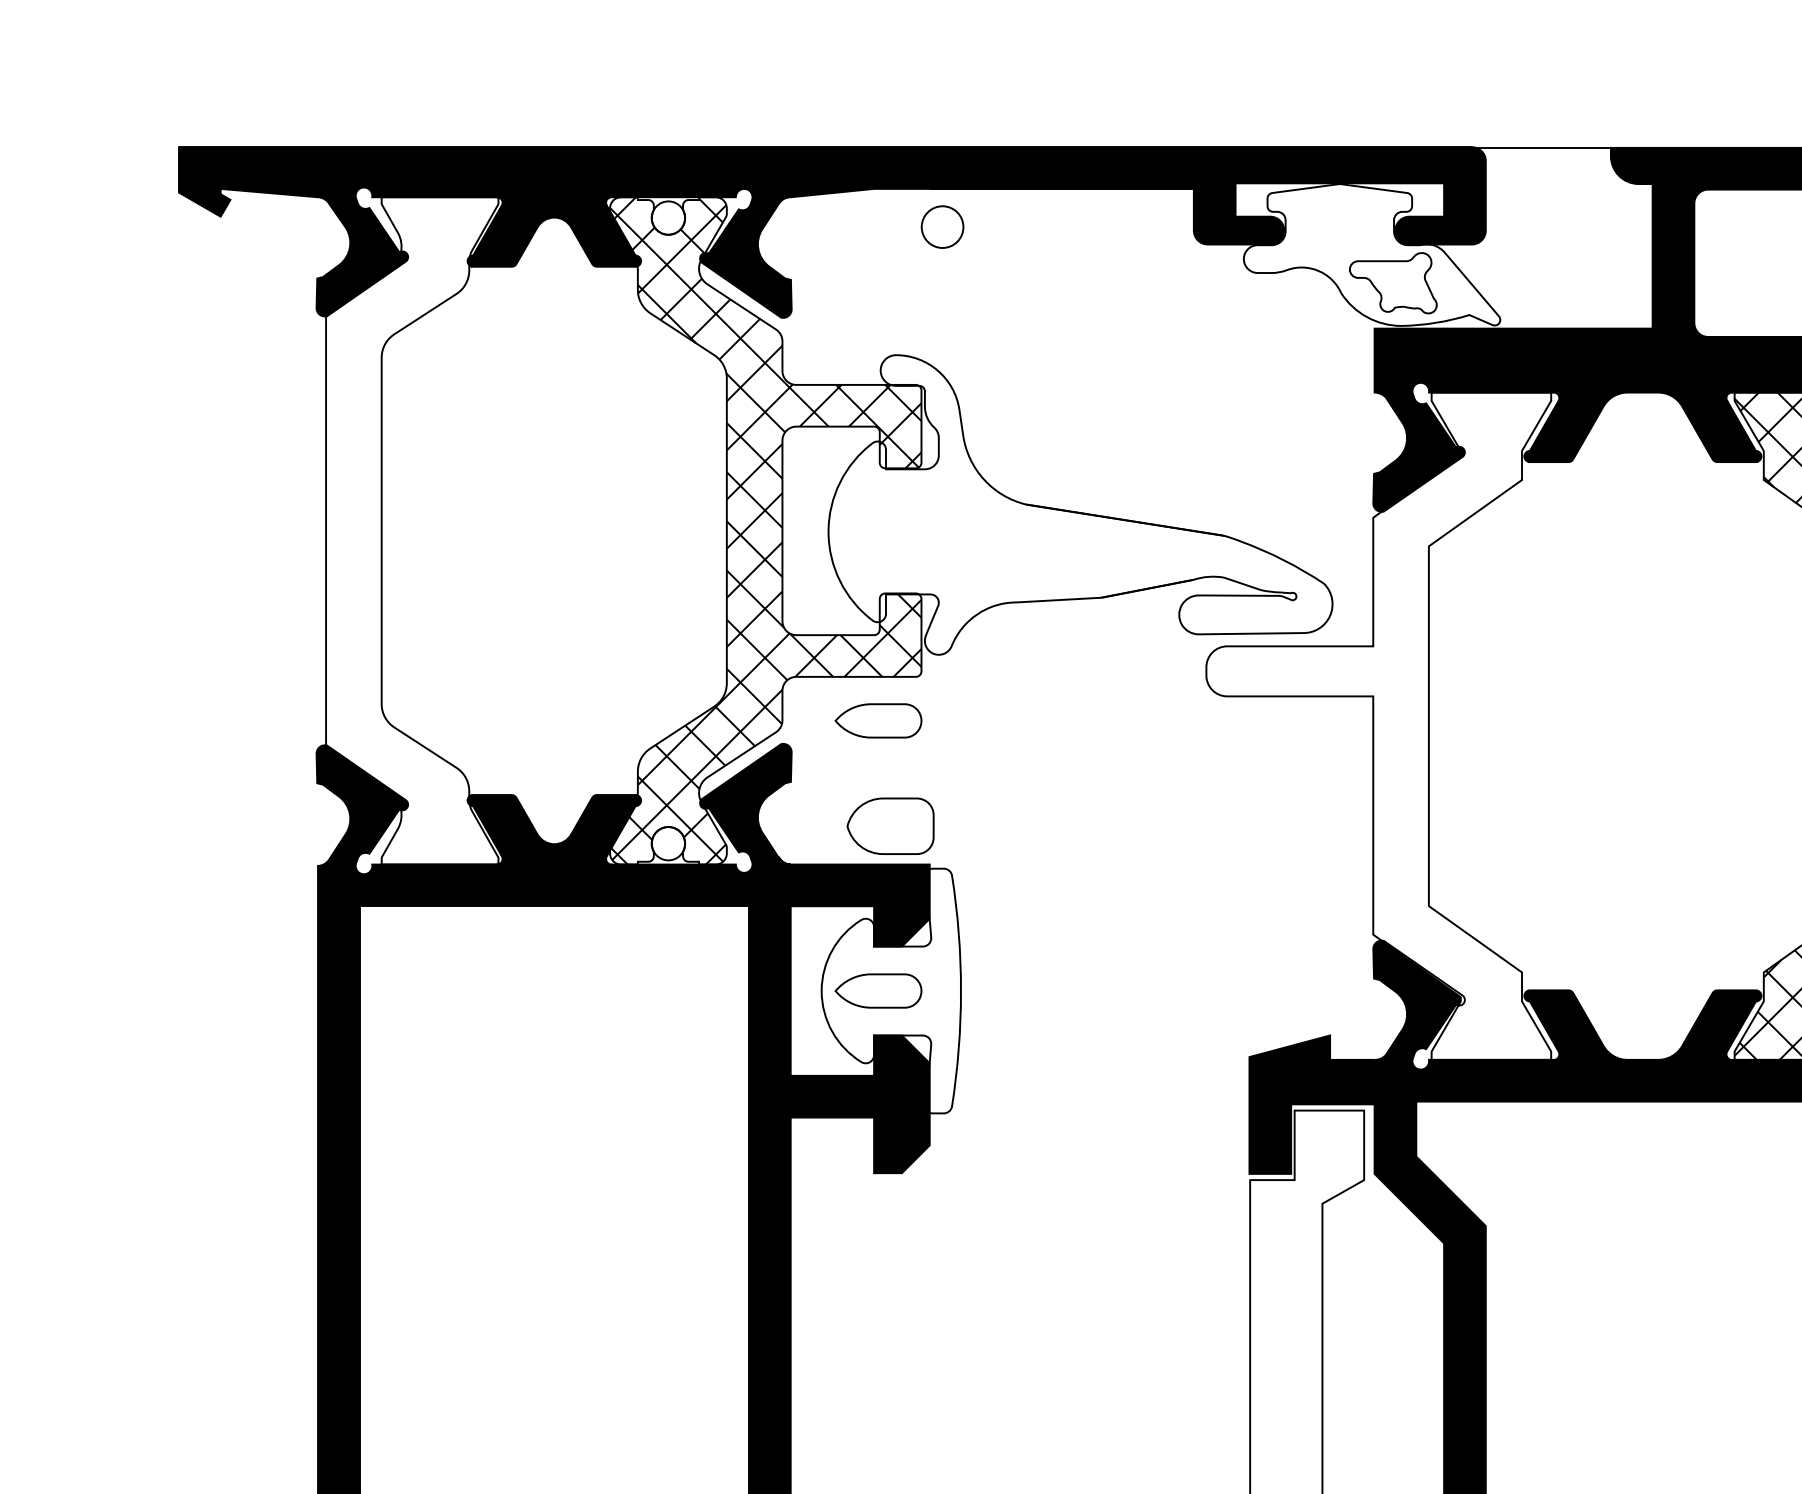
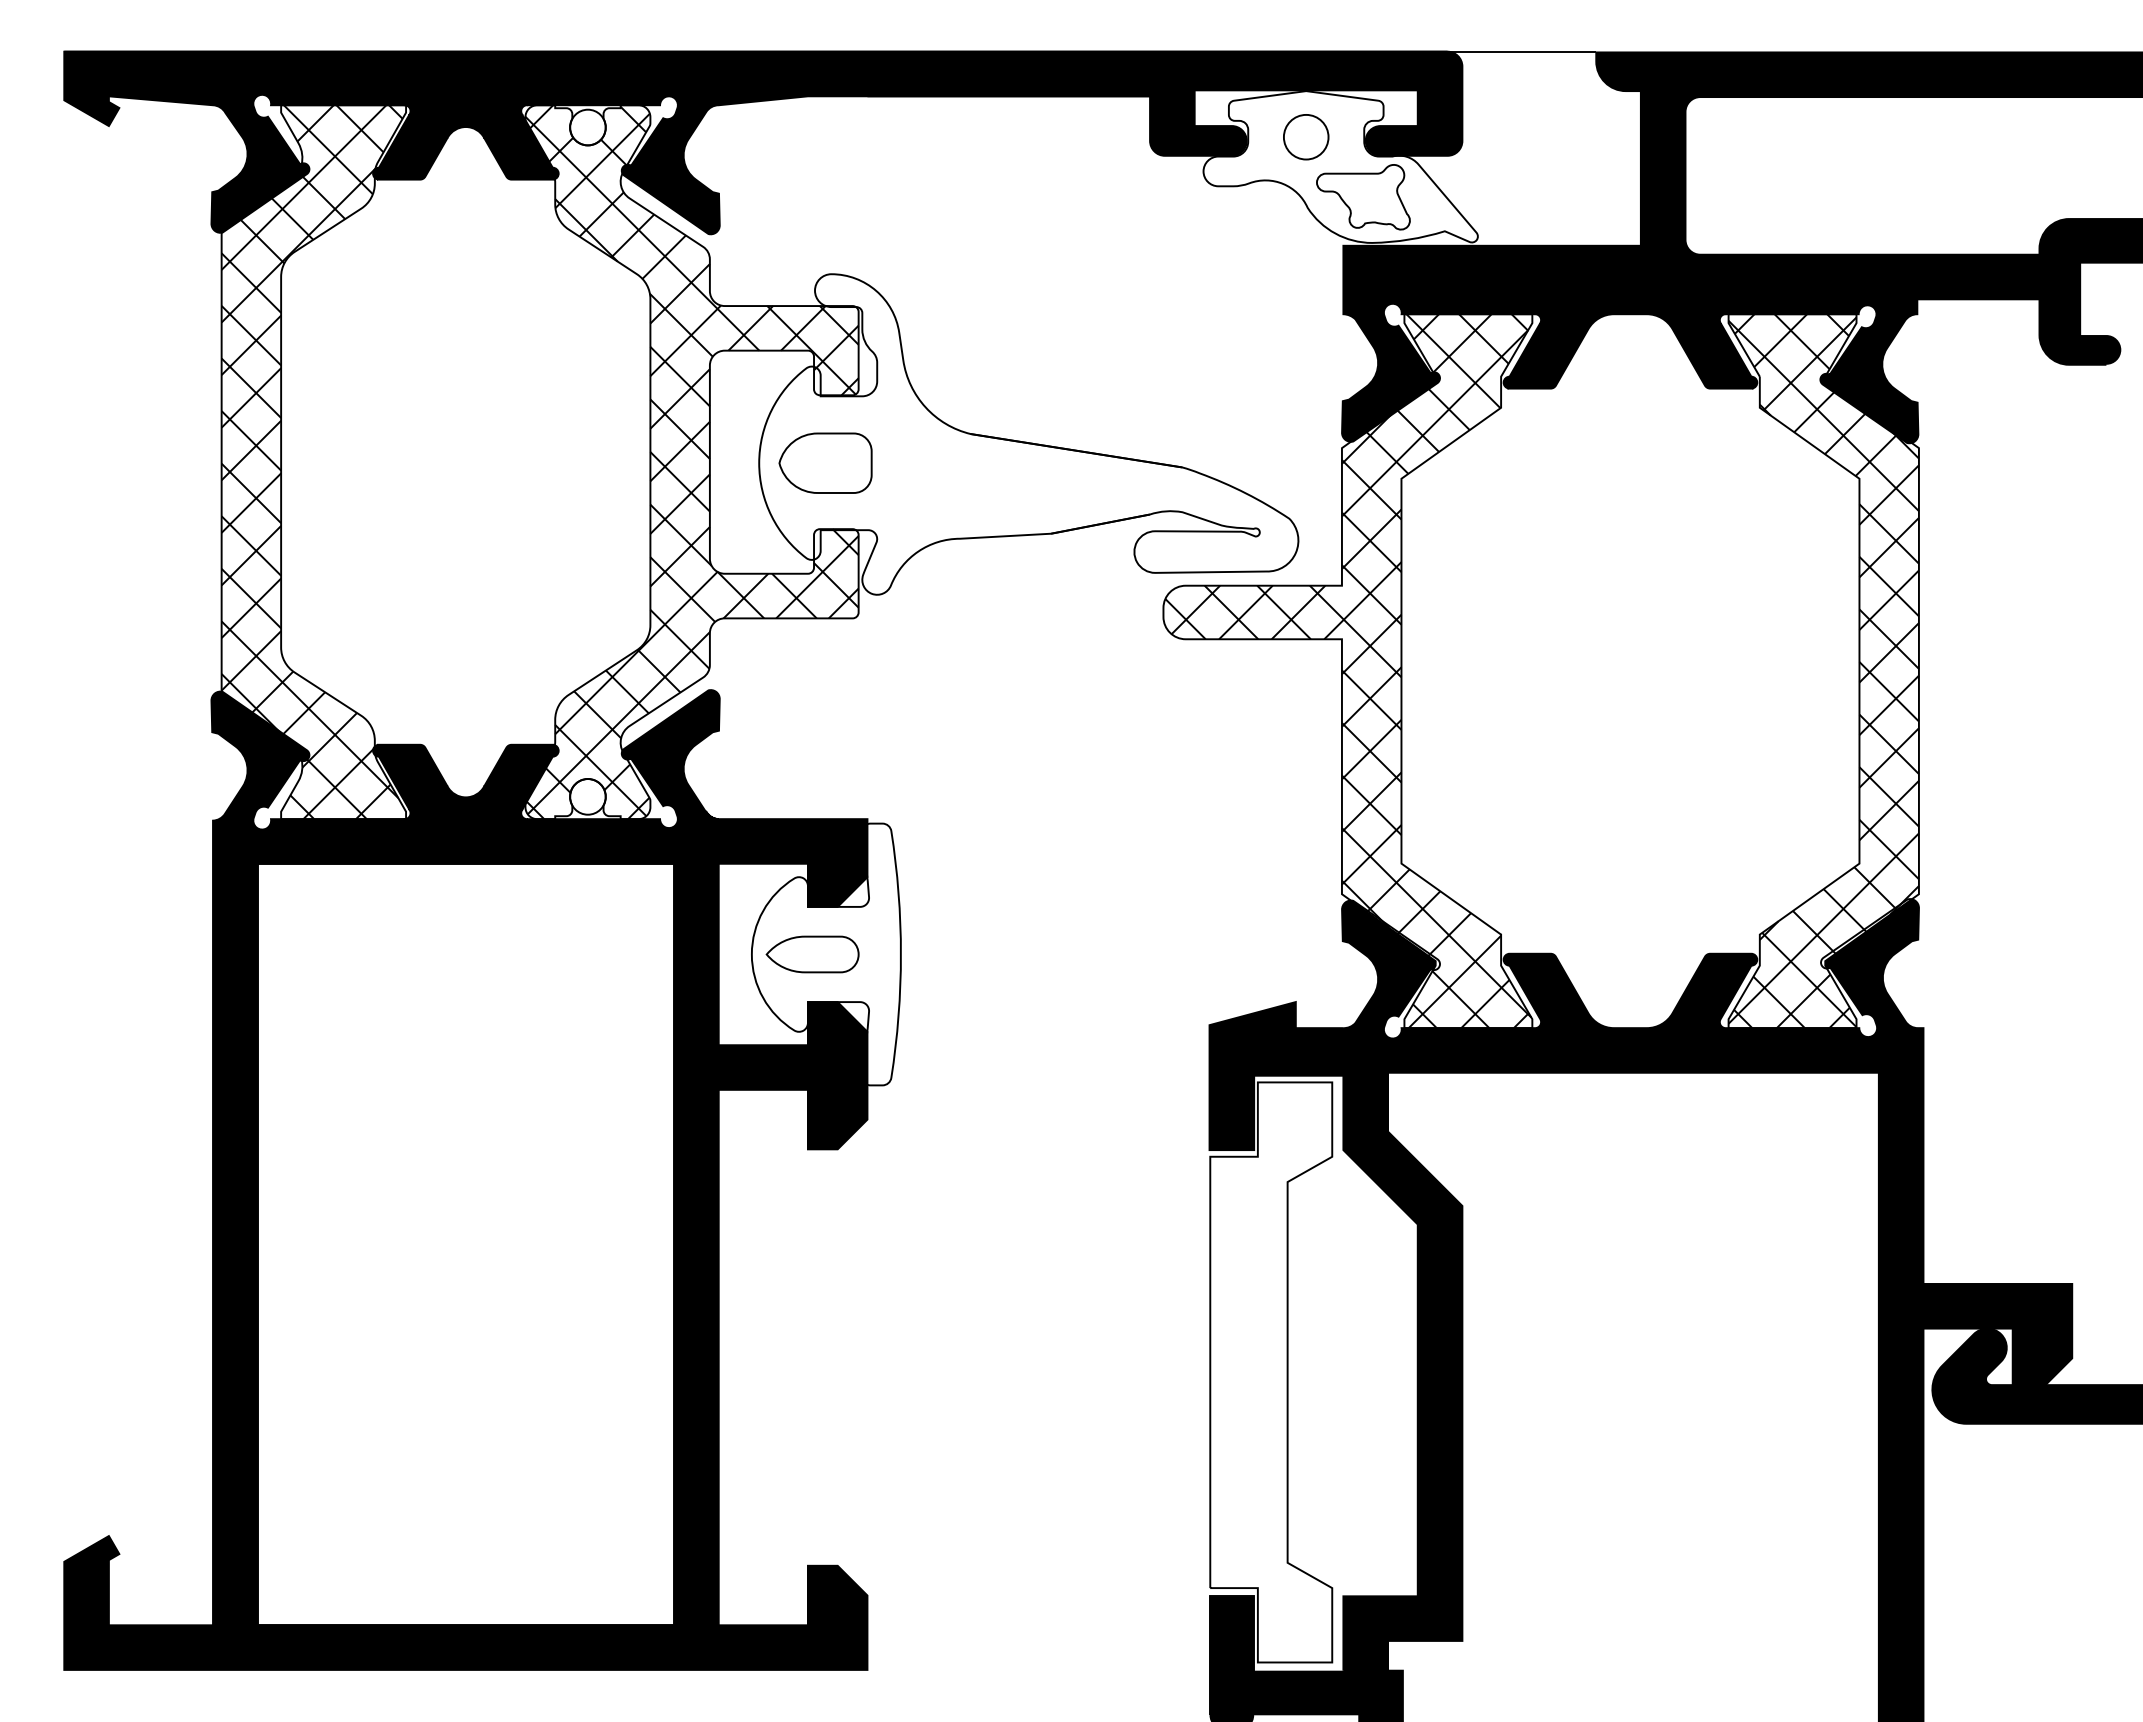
circle: (942, 227) -> (1306, 137), moved
hatch: (410, 531) -> (311, 462), added
part: (878, 720) -> (812, 665), removed
hatch: (1379, 726) -> (1348, 671), added
part: (890, 825) -> (825, 462), moved

